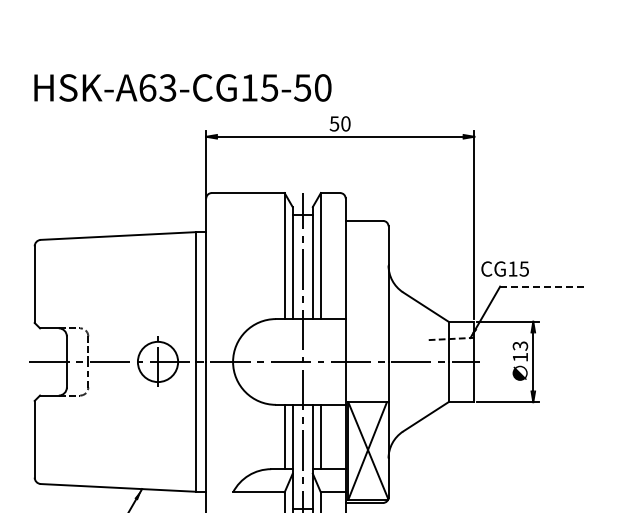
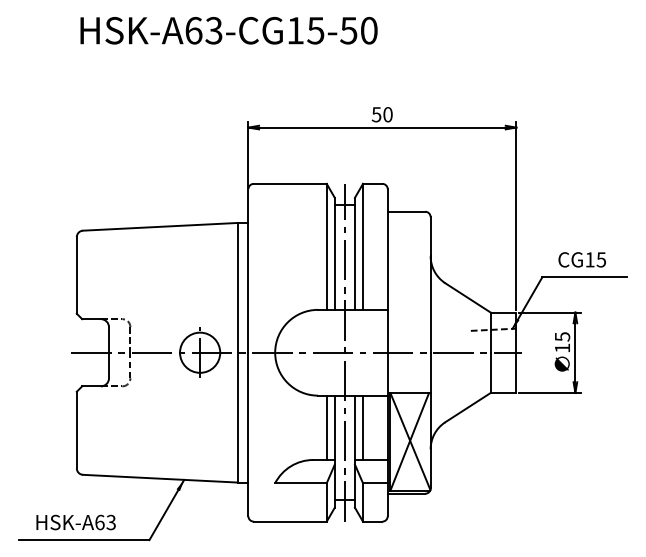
text: (182, 87) -> (228, 30), moved
text: (504, 268) -> (581, 259), moved
line: (542, 286) -> (584, 277), dashed -> solid
text: (519, 345) -> (561, 336), 13 -> 15

